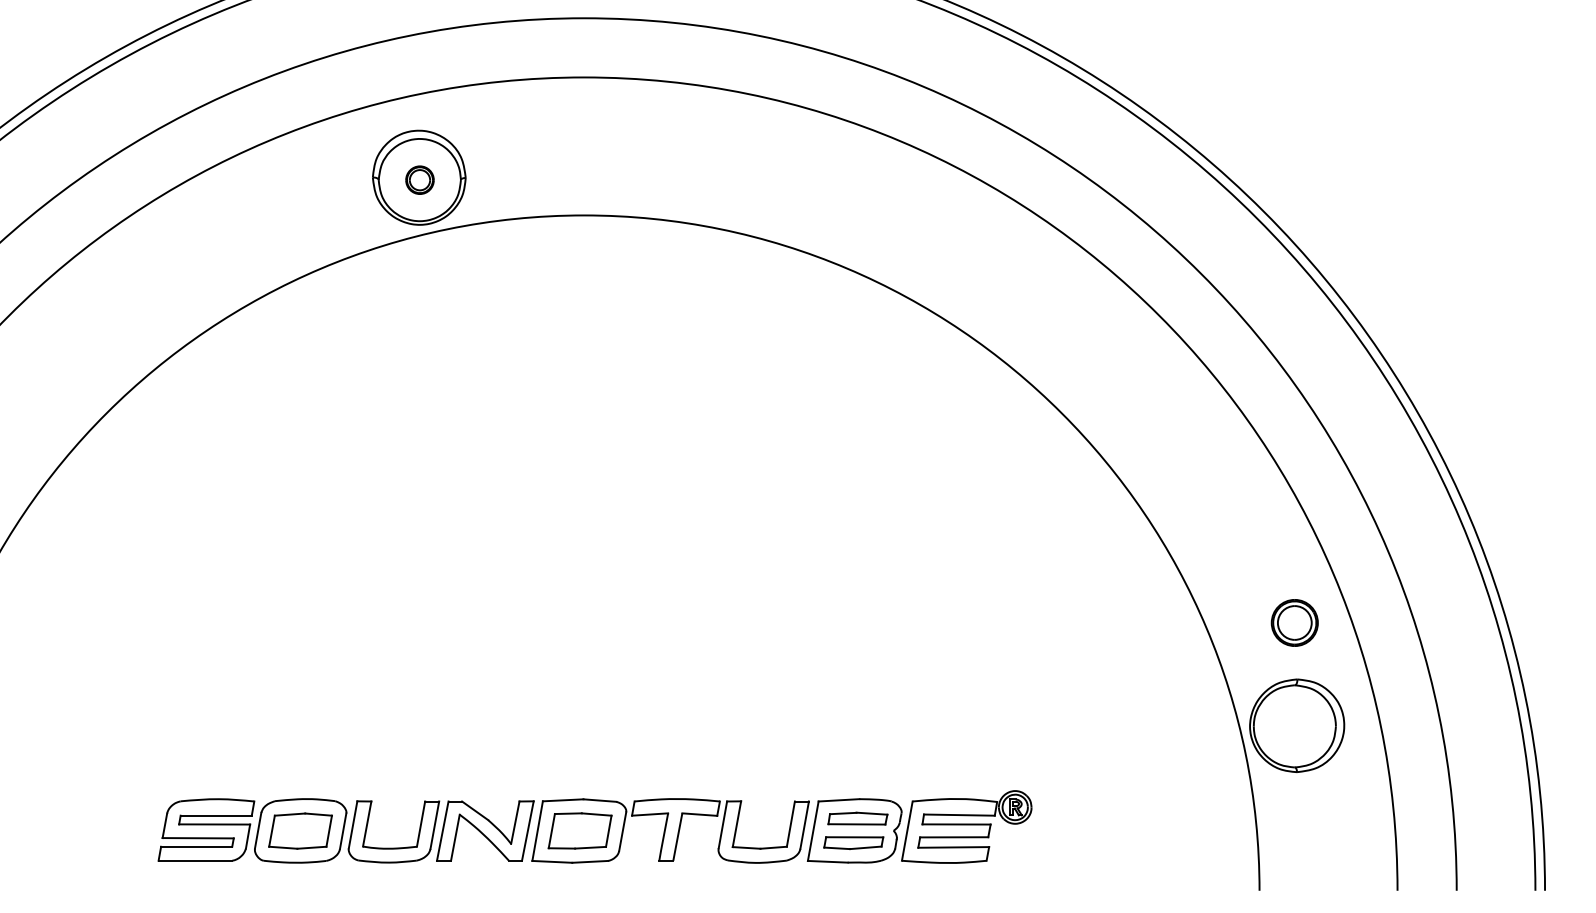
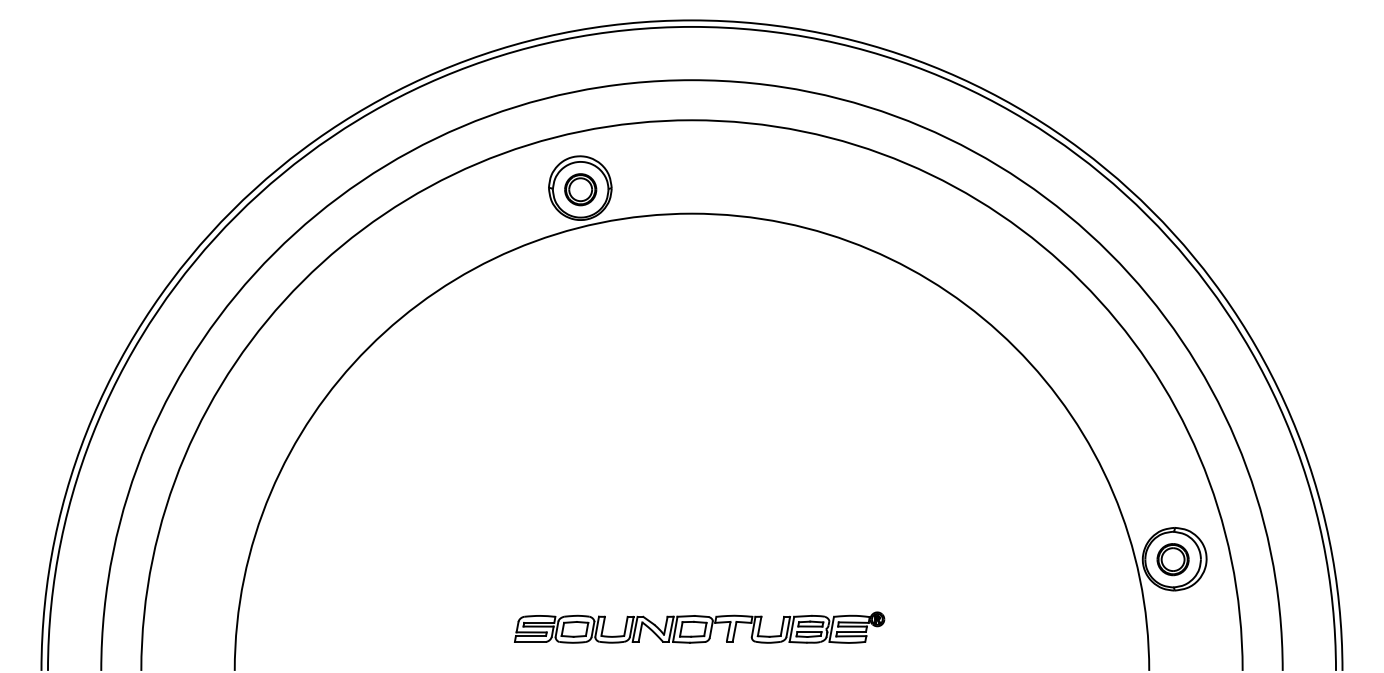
part: (419, 179) -> (580, 189), size x1.67
part: (1293, 622) -> (1172, 559), moved
part: (595, 826) -> (699, 627), size x0.62

